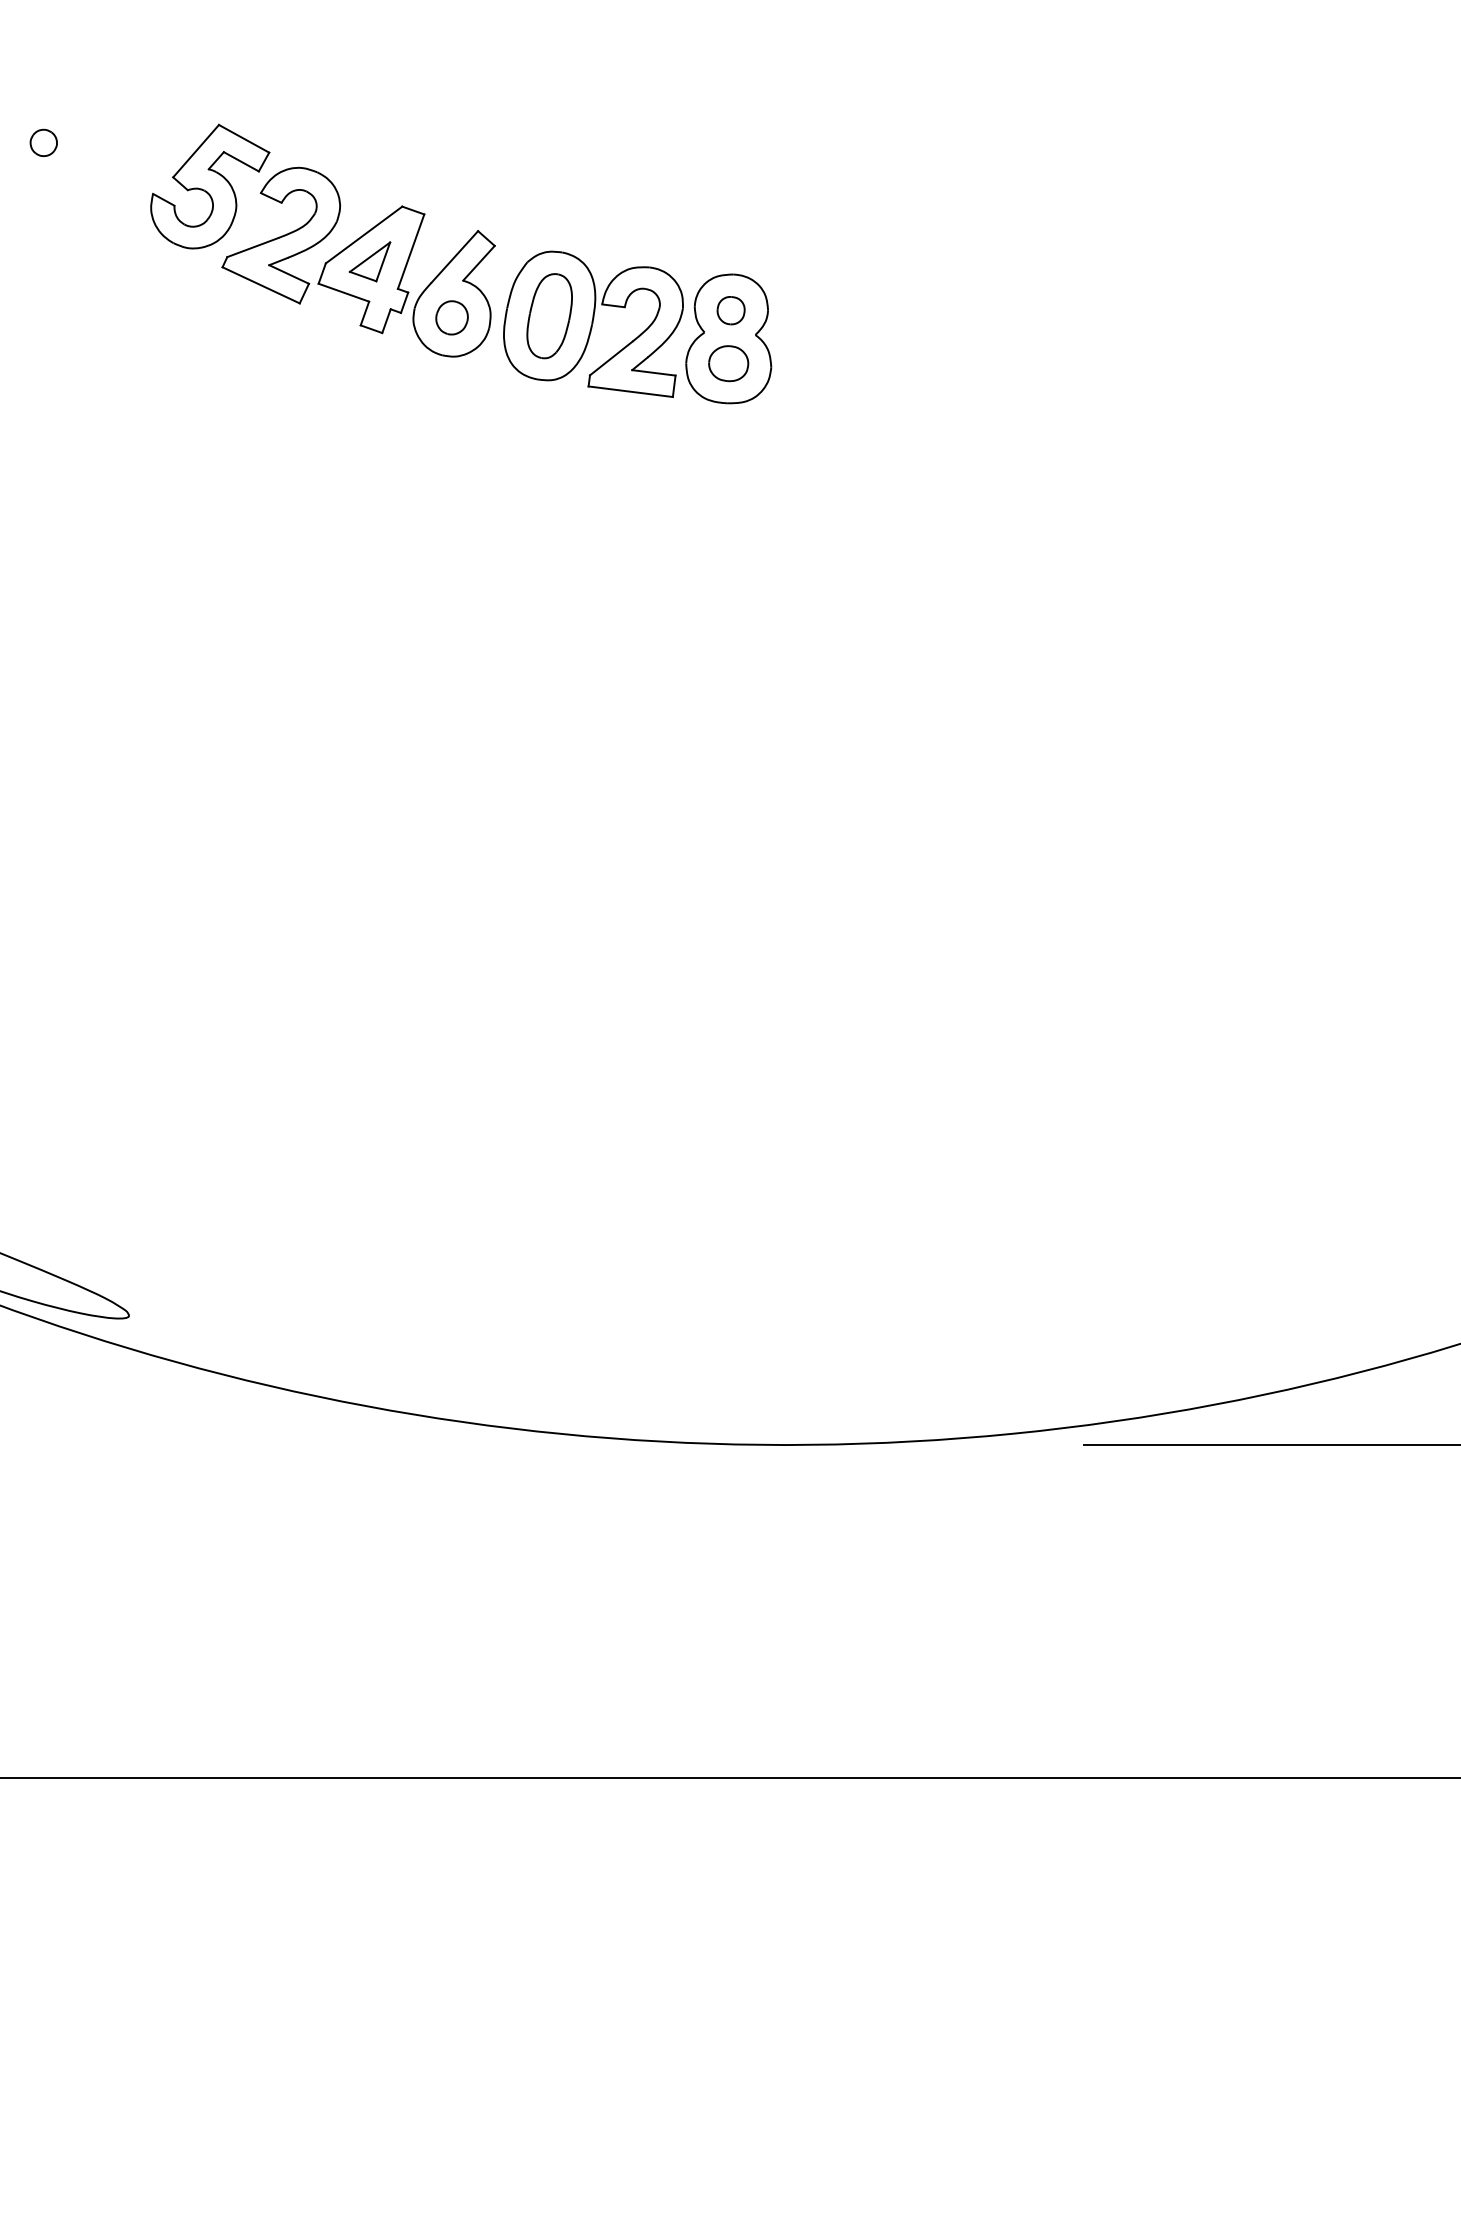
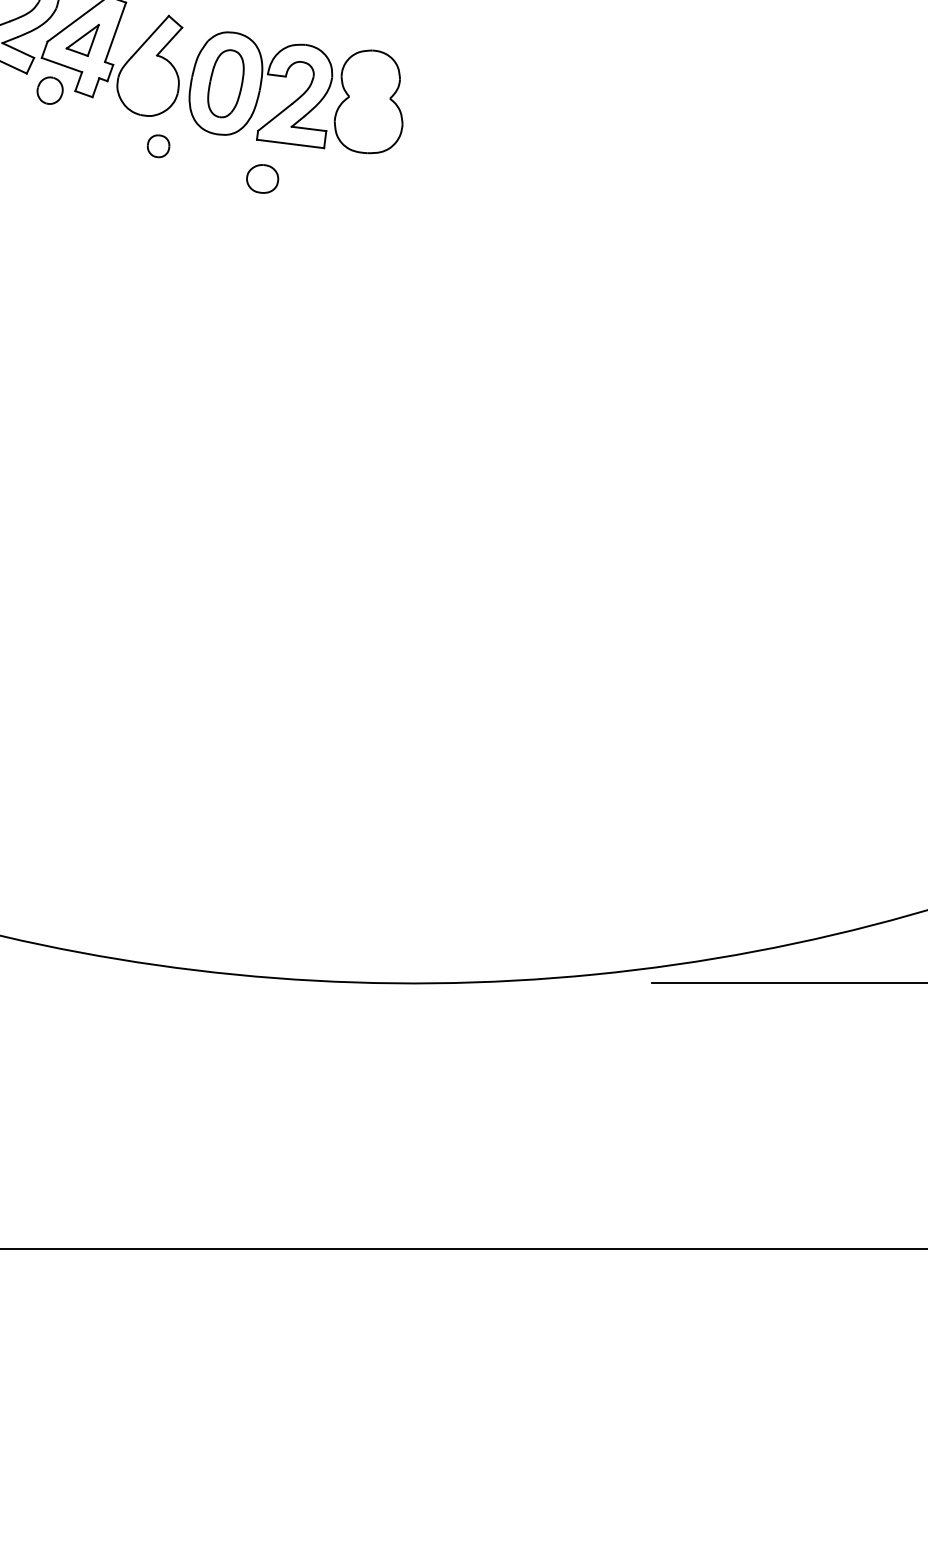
part: (730, 310) -> (158, 146), moved
part: (451, 317) -> (49, 90), moved
part: (728, 363) -> (262, 178), moved

